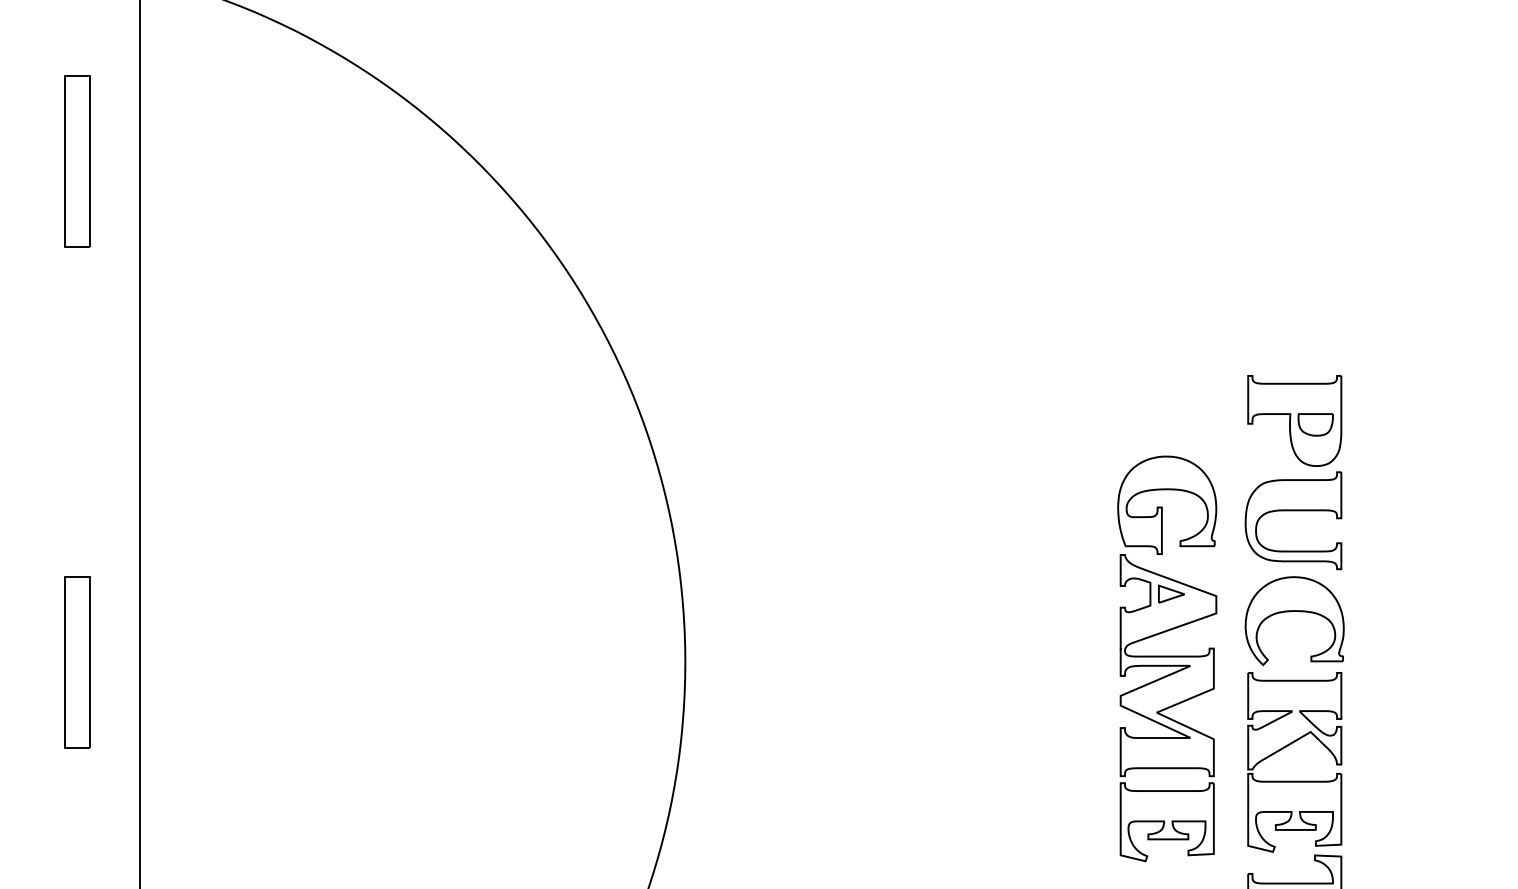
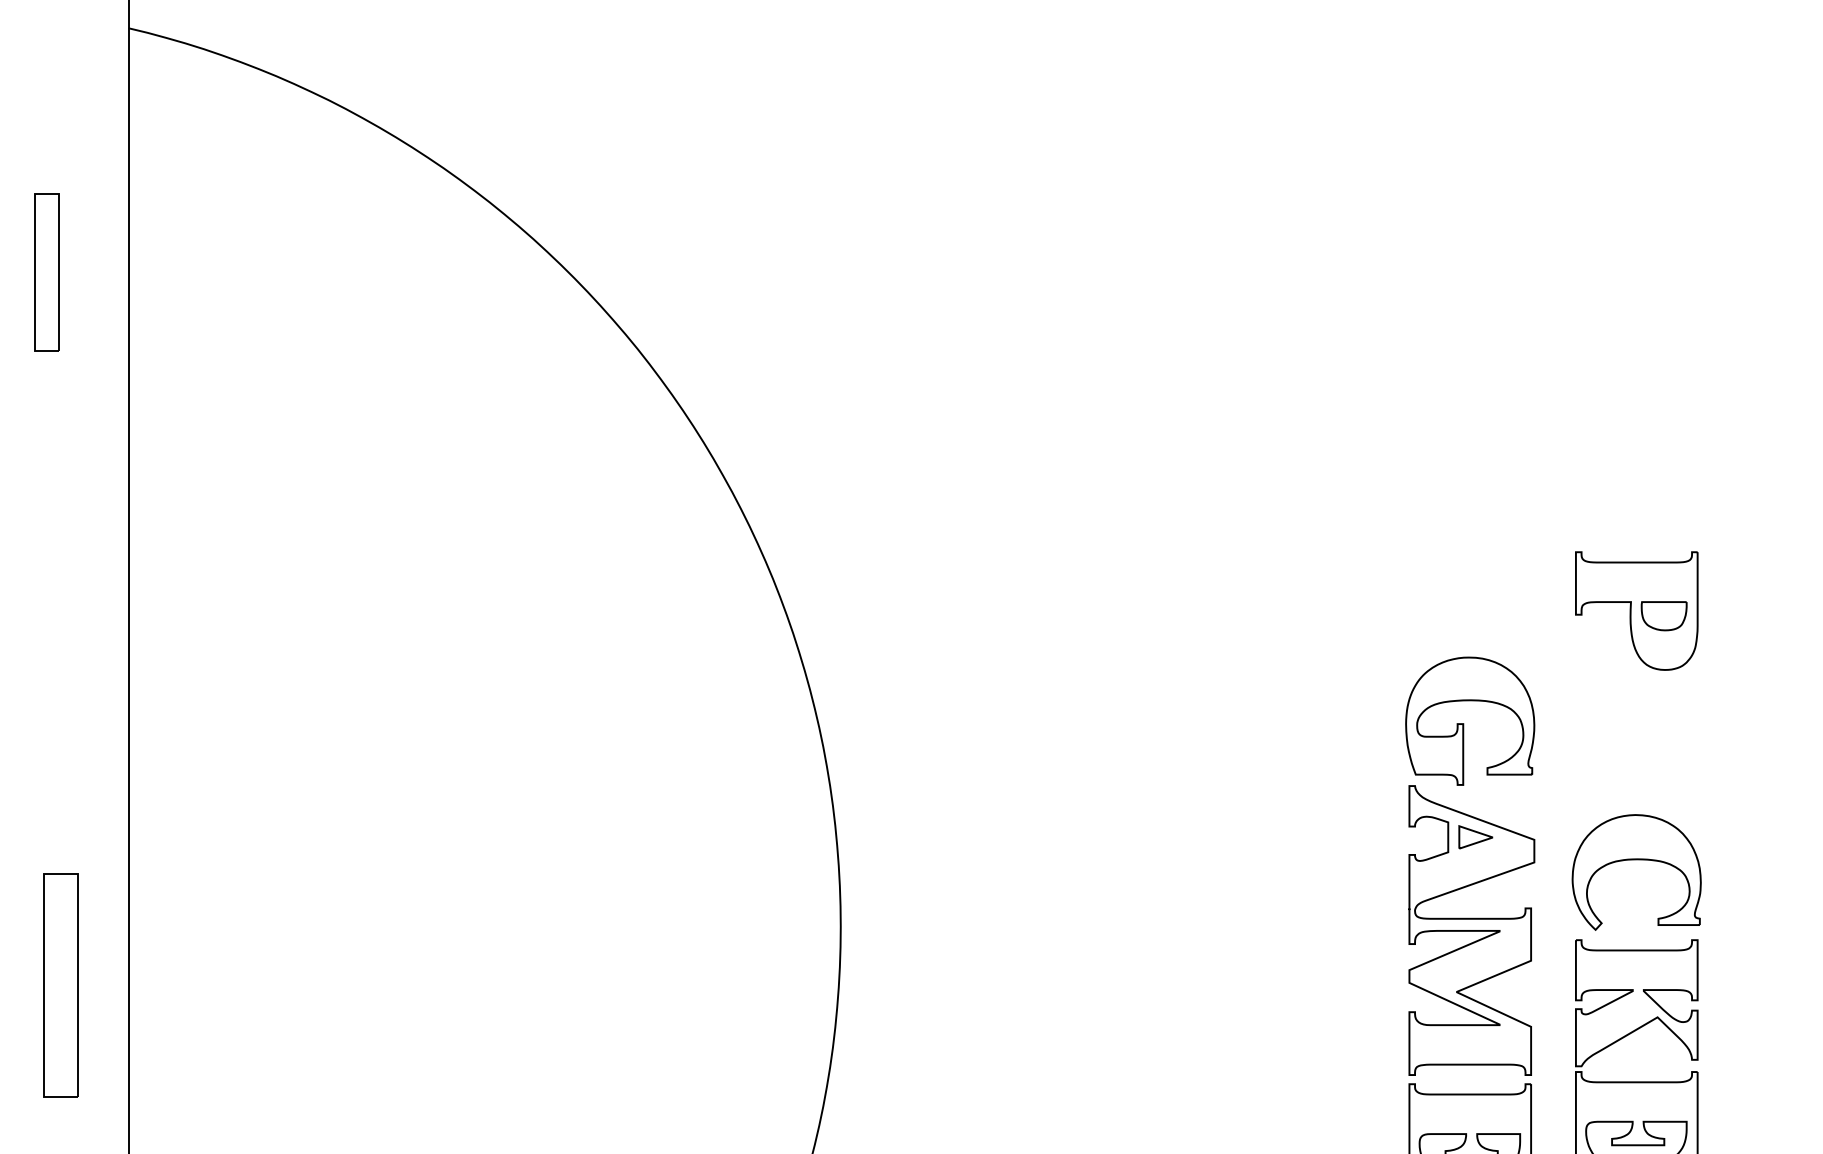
part: (77, 161) -> (46, 272), size x0.7
part: (1293, 511) -> (1635, 729), removed
part: (77, 662) -> (61, 985), moved

